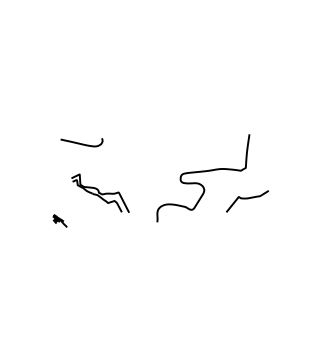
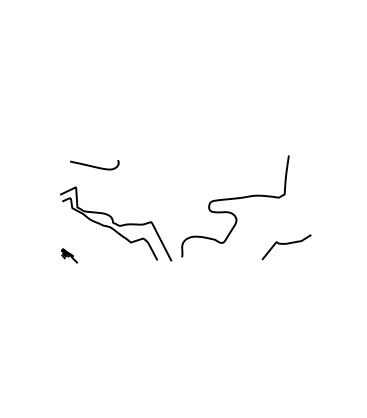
part: (100, 193) -> (116, 223), size x1.67
curve: (247, 199) -> (286, 244), moved

